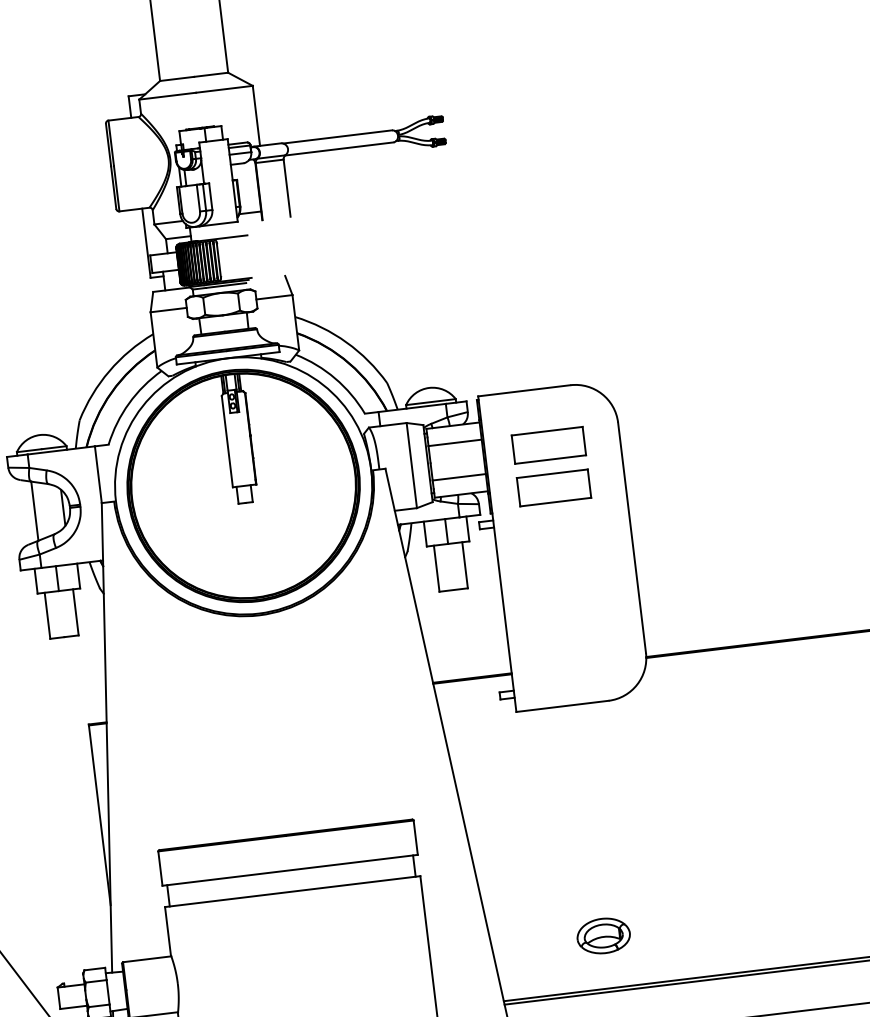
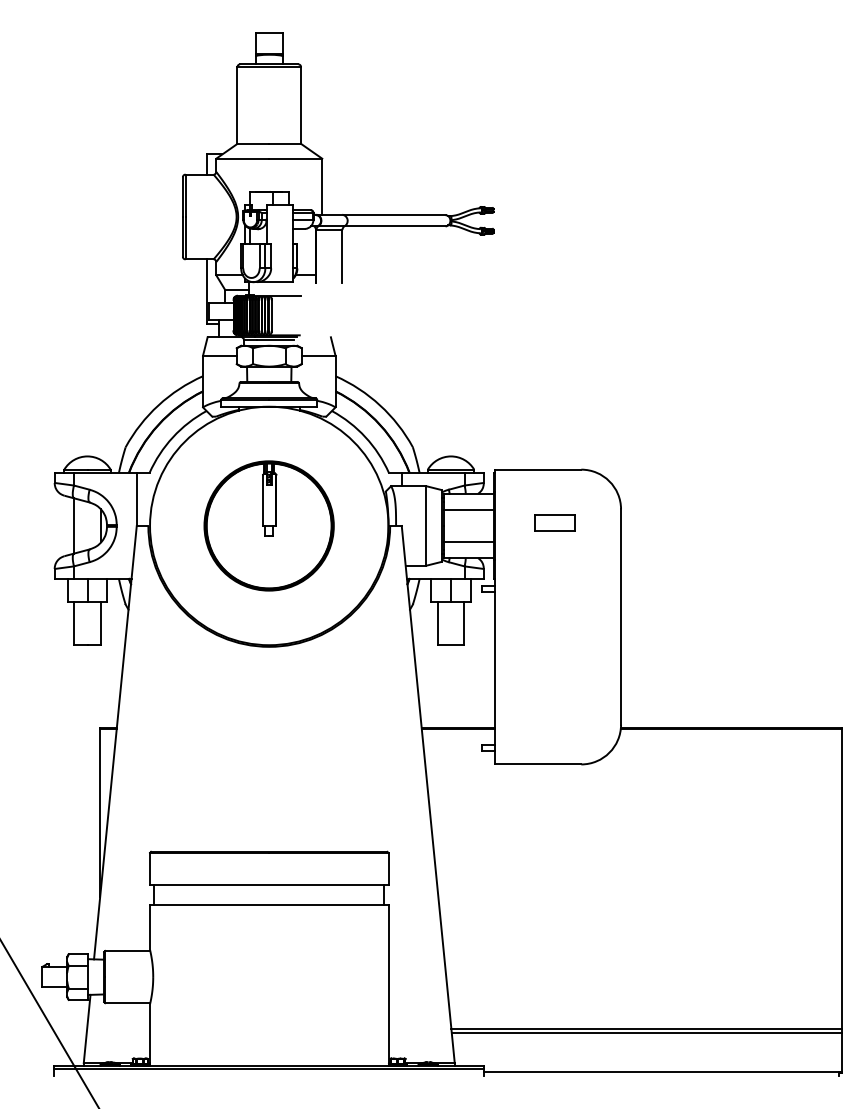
part: (548, 445) -> (554, 522), size x0.6
part: (242, 485) -> (268, 525), size x0.6
part: (553, 488) -> (554, 562), removed
part: (603, 936) -> (550, 980), removed

